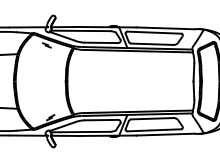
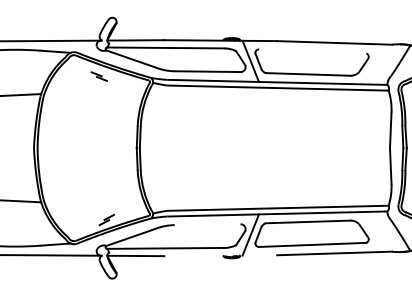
line: (154, 32) -> (312, 51), removed
line: (101, 119) -> (207, 223), removed
line: (107, 135) -> (219, 255), removed

